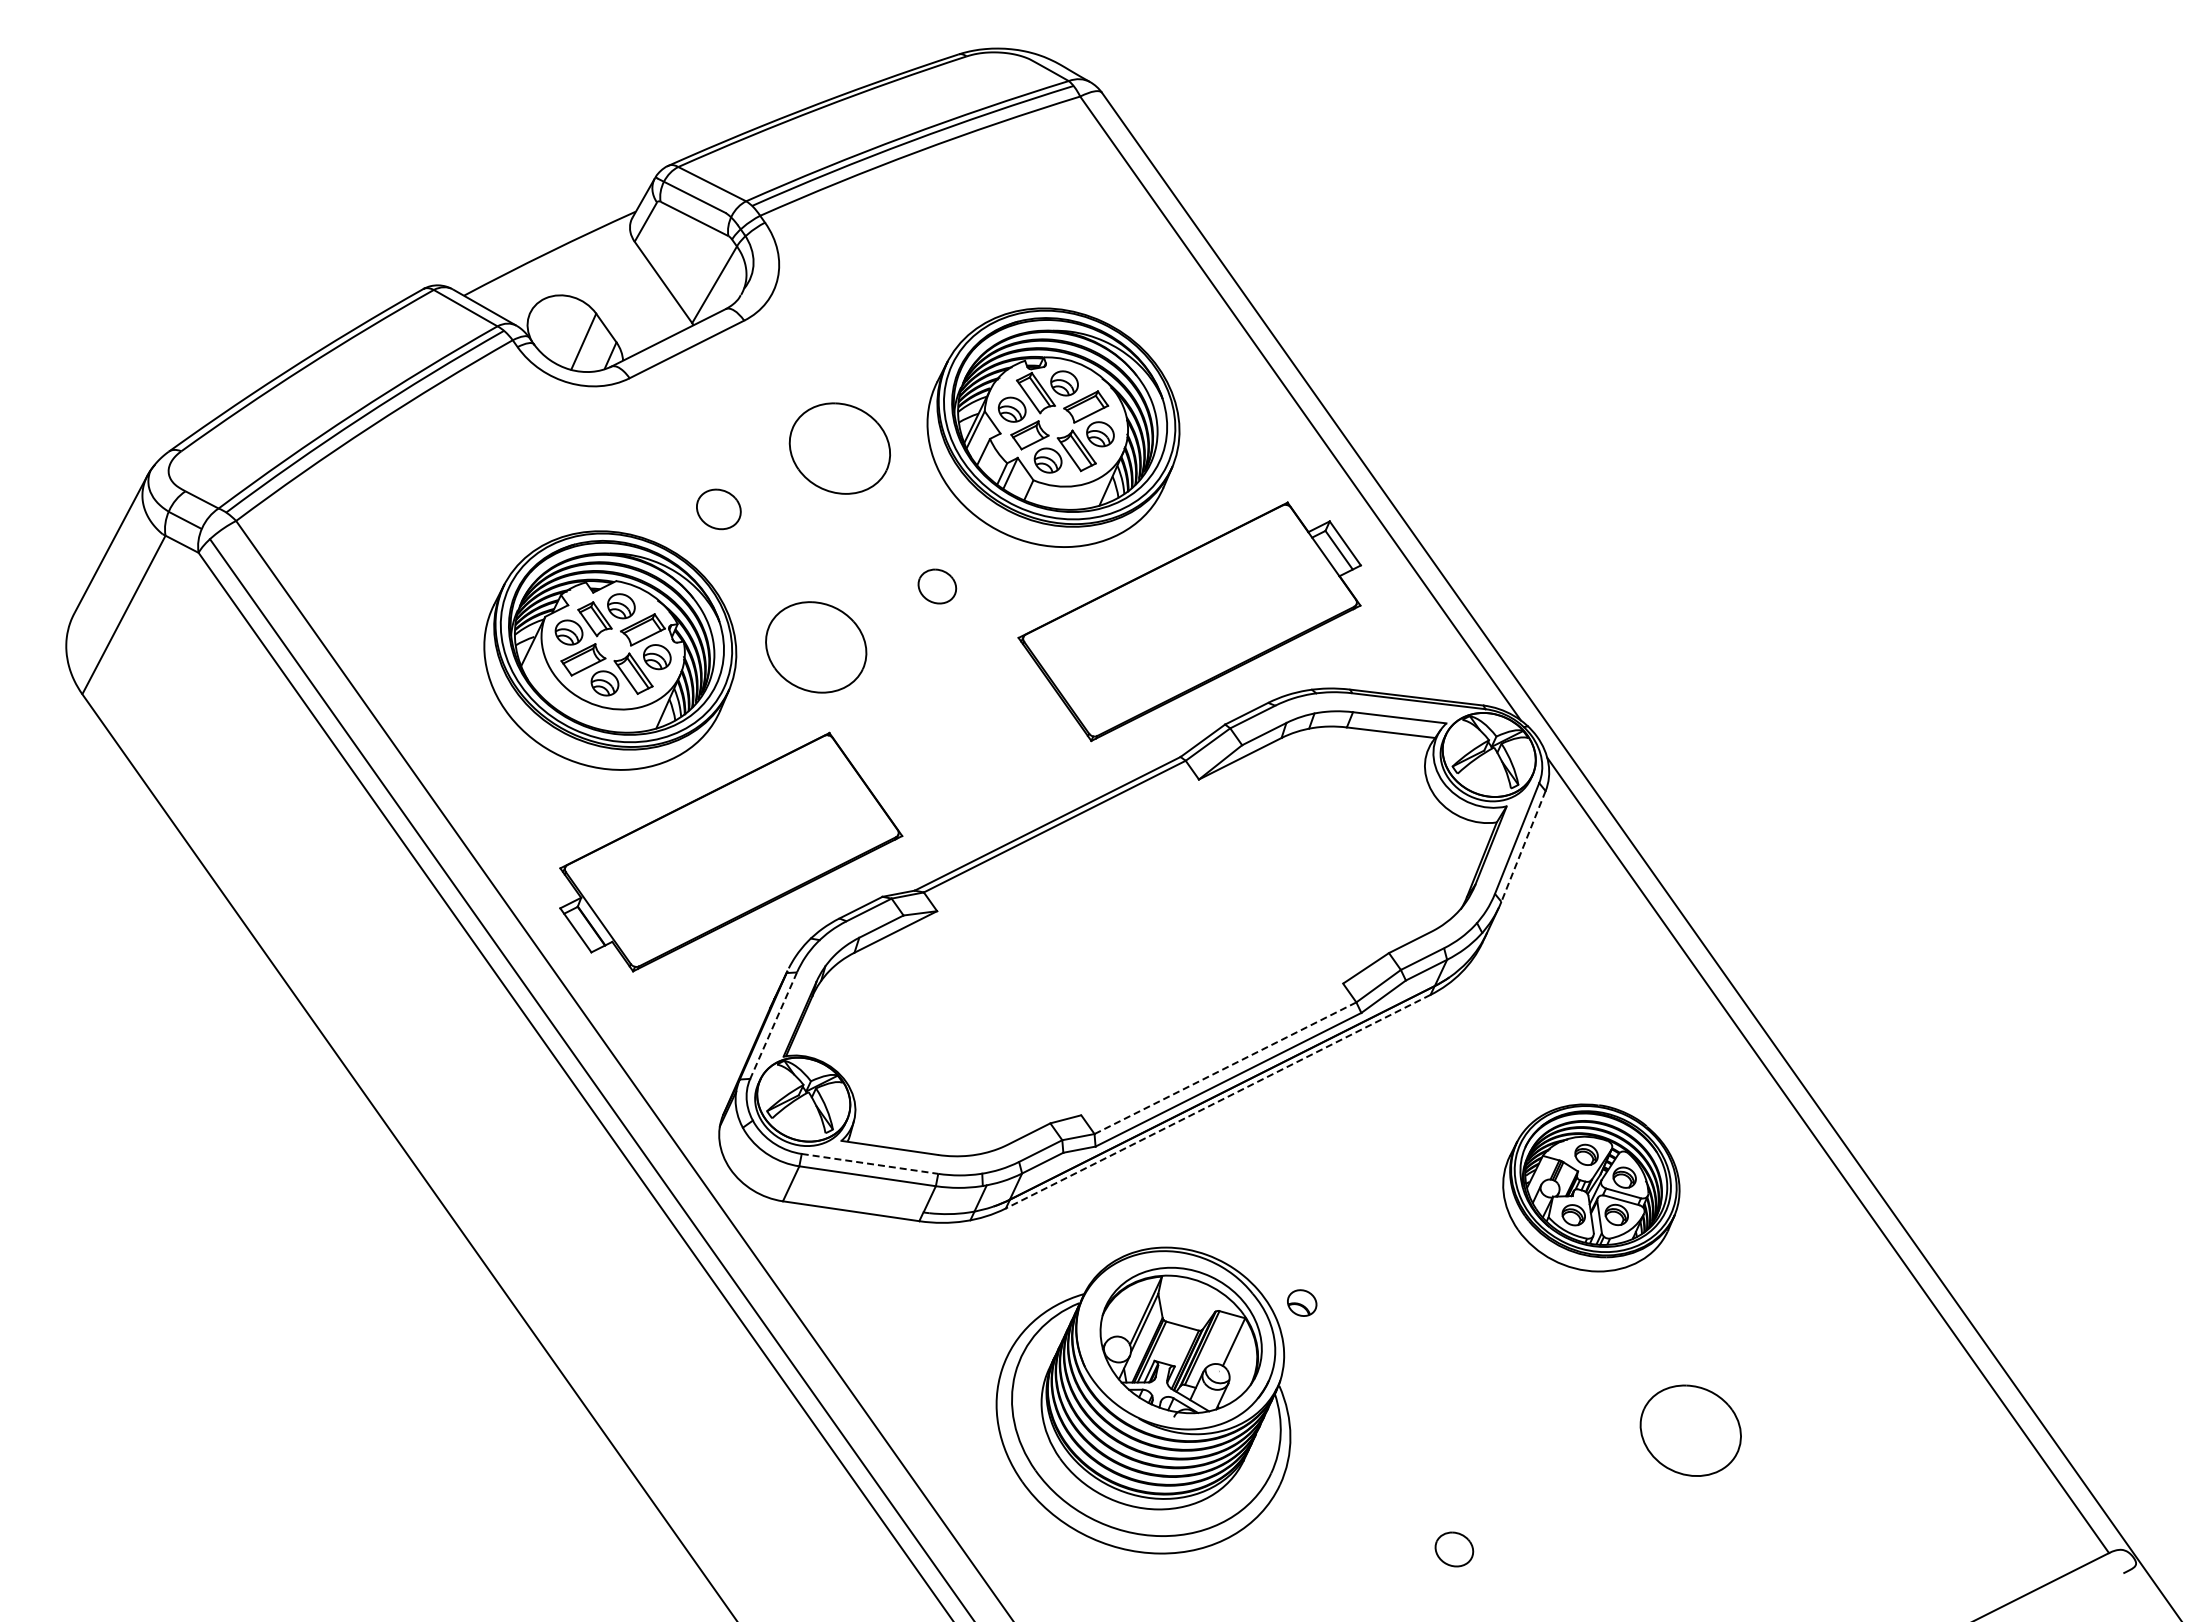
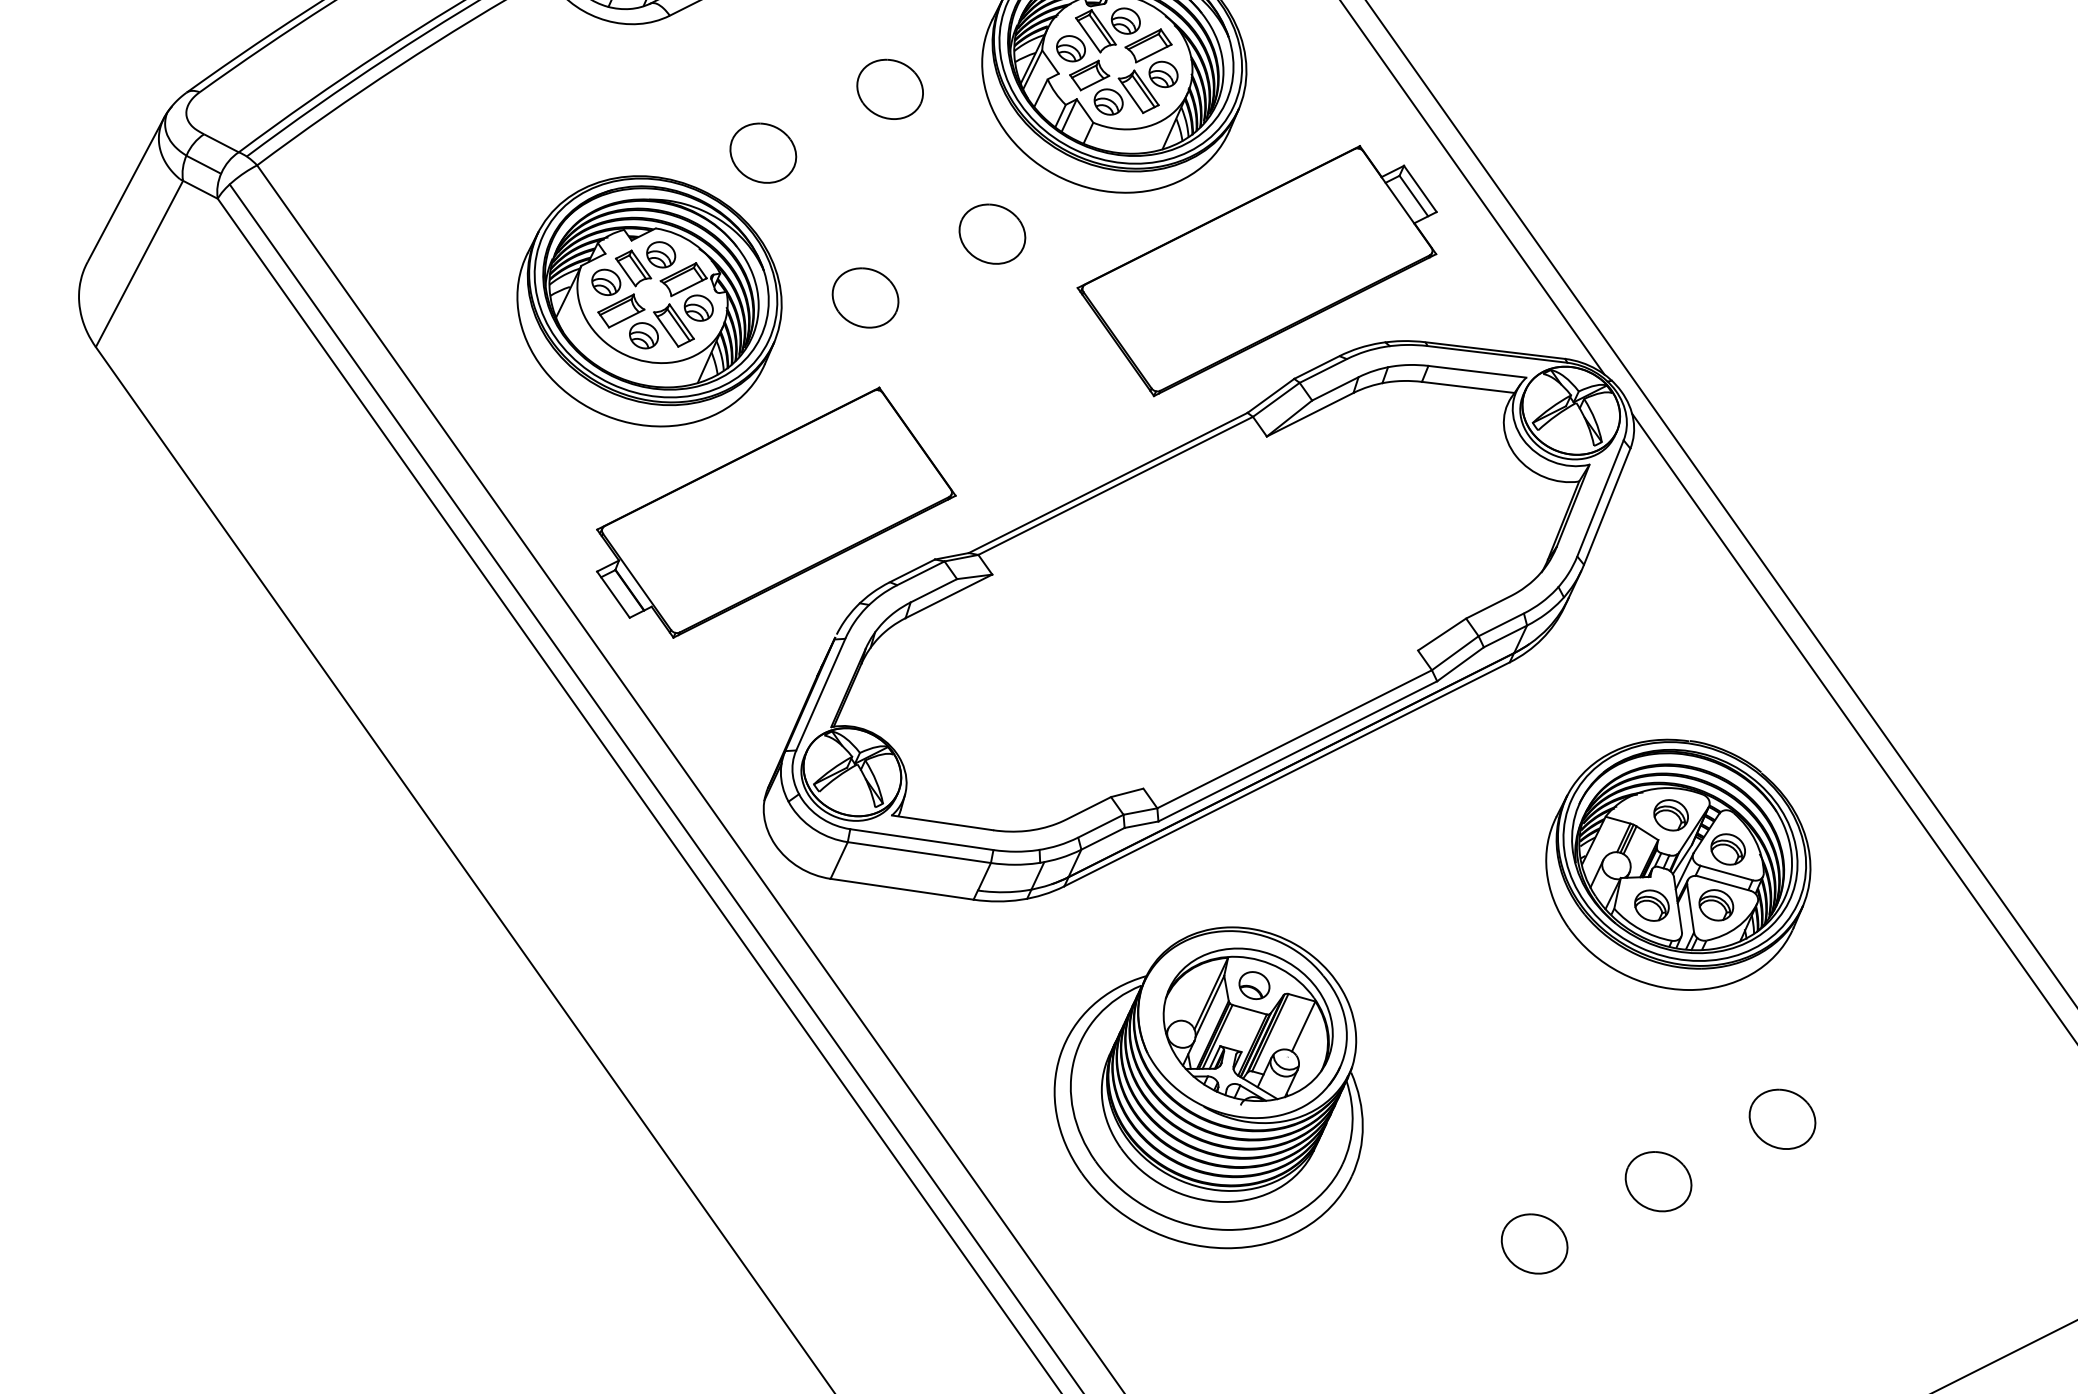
part: (839, 448) -> (889, 89), size x0.62
part: (718, 509) -> (762, 153), size x1.43
part: (937, 586) -> (992, 234), size x1.67
part: (816, 647) -> (865, 298), size x0.62
line: (1523, 846) -> (1607, 506), dashed -> solid
line: (773, 1026) -> (820, 695), dashed -> solid
line: (1225, 1068) -> (1294, 739), dashed -> solid
line: (1218, 1101) -> (1287, 774), dashed -> solid
line: (870, 1163) -> (922, 839), dashed -> solid
part: (1591, 1187) -> (1678, 864), size x1.43
part: (1302, 1302) -> (1254, 984), moved
part: (1690, 1430) -> (1782, 1119), size x0.62
part: (1572, 1489) -> (1658, 1181), added
part: (1454, 1549) -> (1534, 1243), size x1.67

